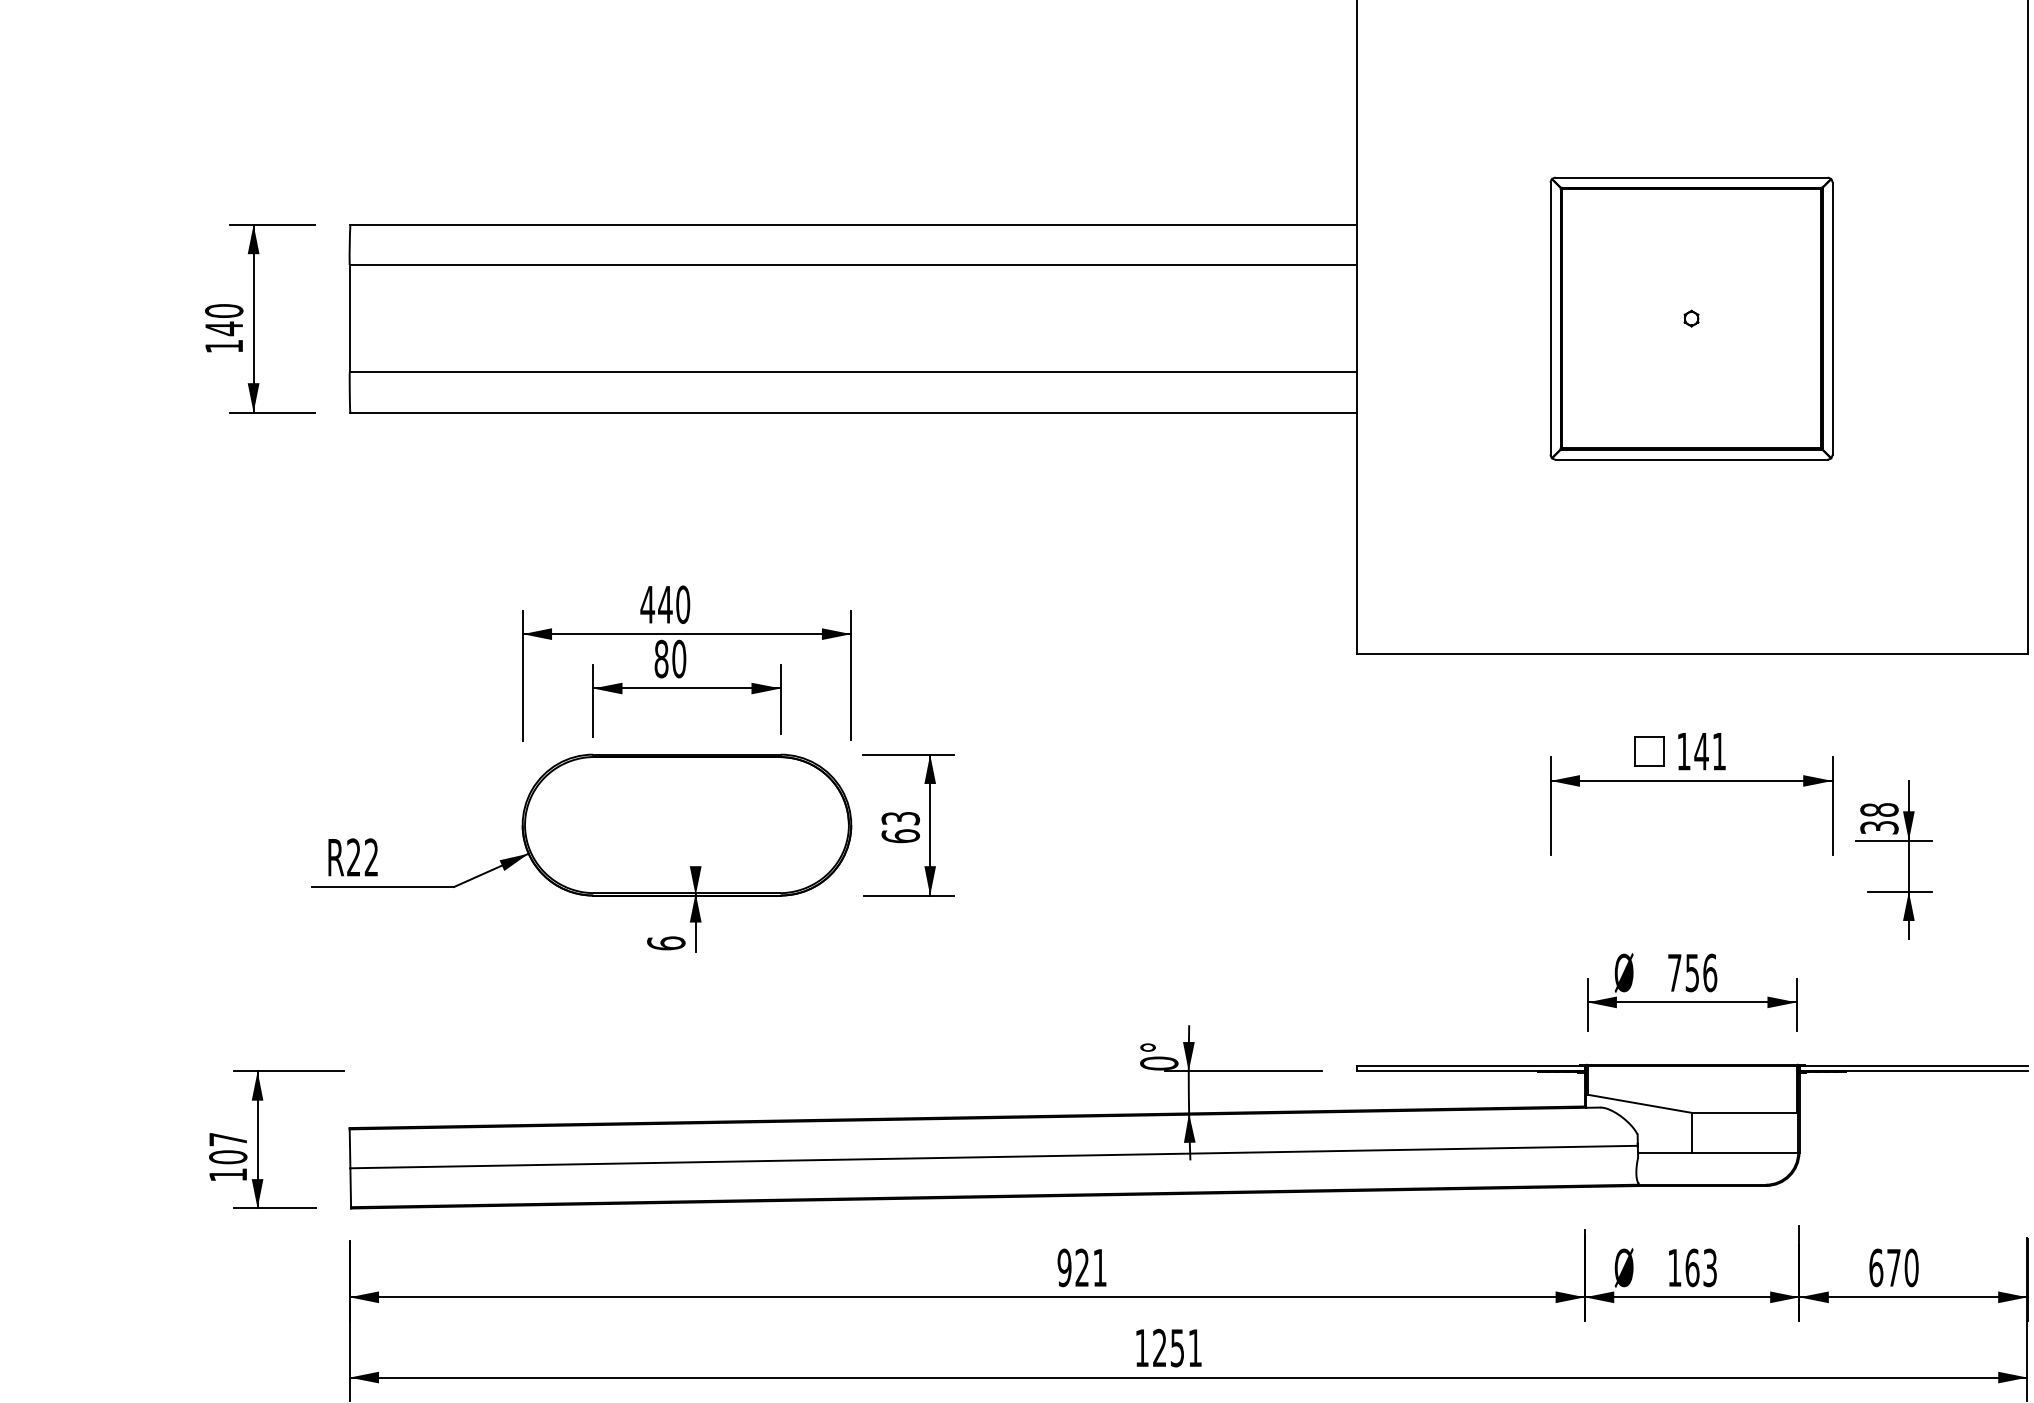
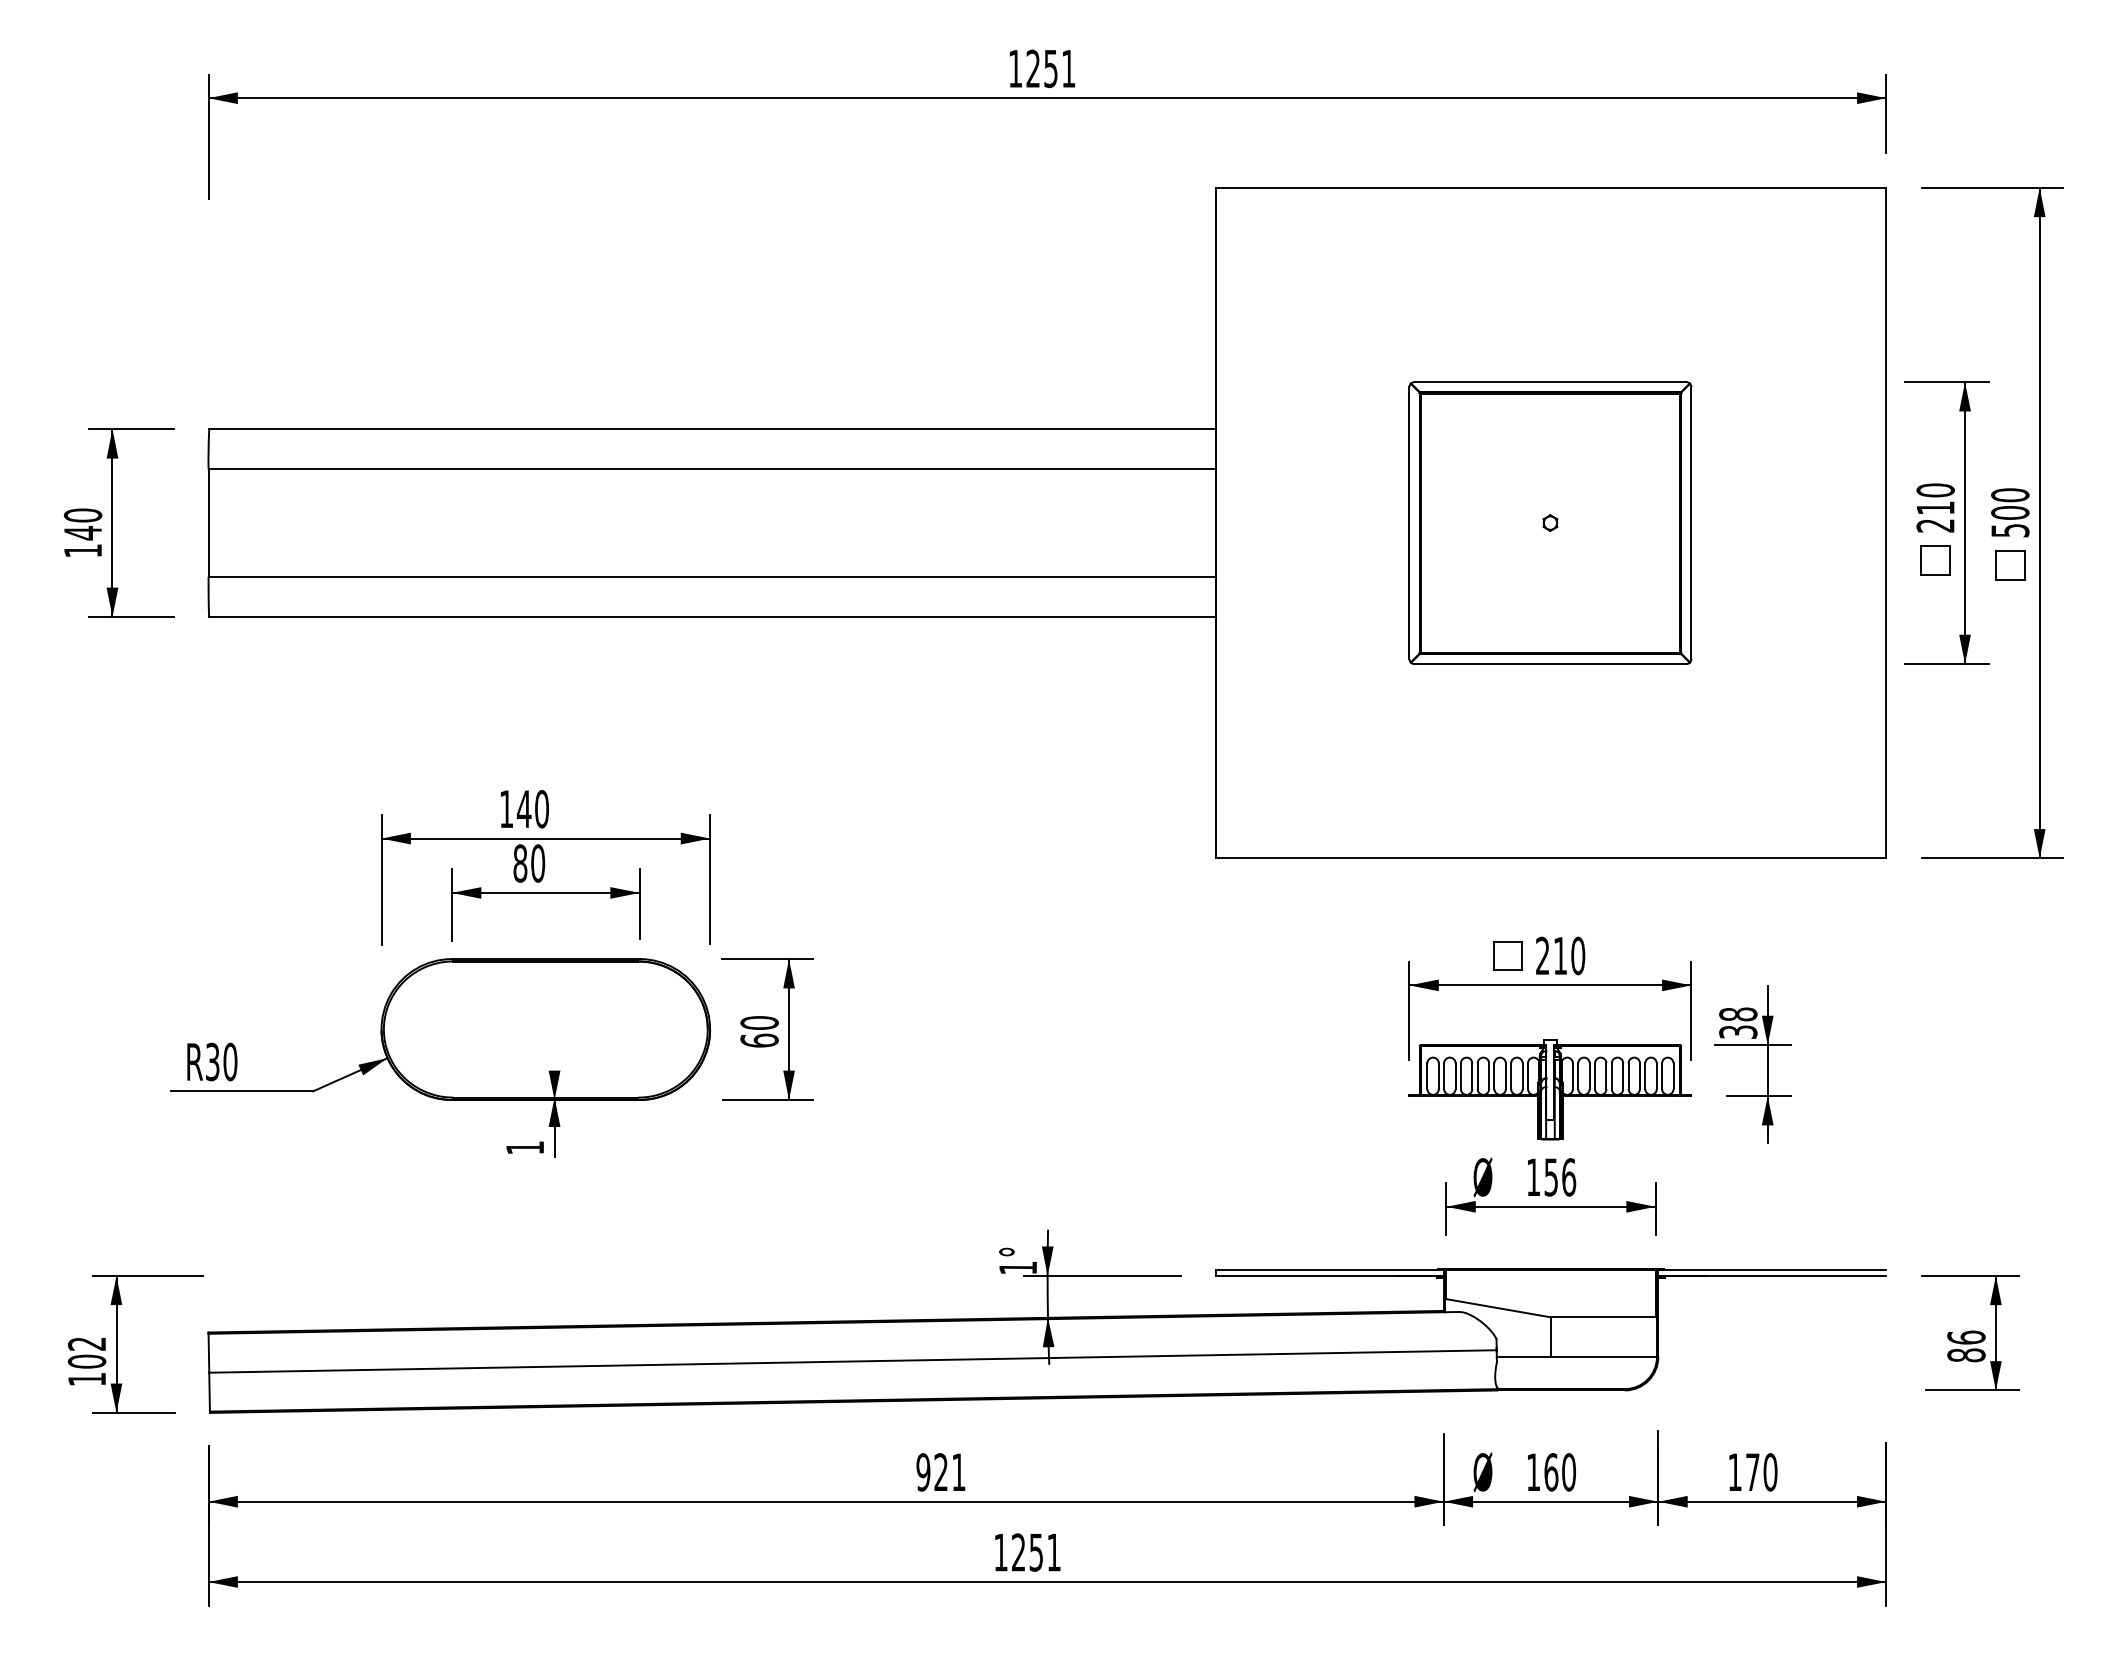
text: (647, 604) -> (506, 808), 440 -> 140
text: (1701, 751) -> (1560, 955), 141 -> 210
text: (900, 818) -> (759, 1022), 63 -> 60
text: (362, 857) -> (221, 1061), R22 -> R30
part: (1690, 885) -> (1549, 1089), added
text: (665, 943) -> (524, 1147), 6 -> 1
text: (1674, 972) -> (1533, 1176), 756 -> 156
text: (1159, 1063) -> (1018, 1267), 0° -> 1°
text: (227, 1139) -> (86, 1343), 107 -> 102
text: (1710, 1268) -> (1569, 1472), 163 -> 160
text: (1876, 1268) -> (1735, 1472), 670 -> 170

